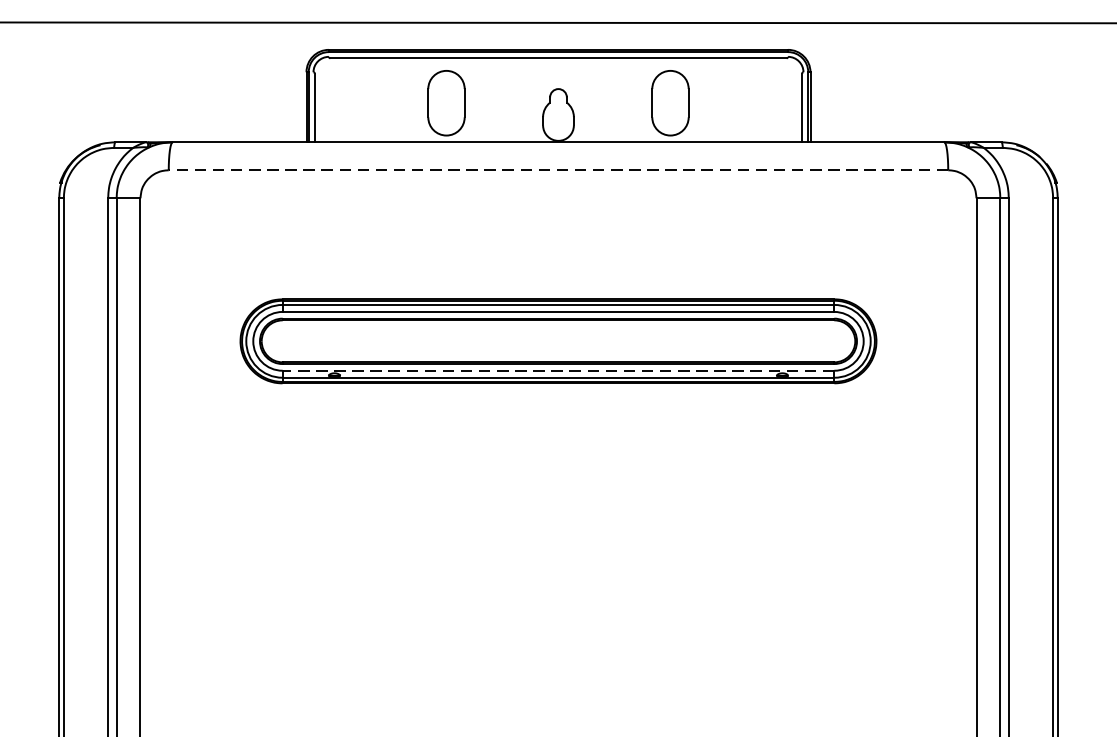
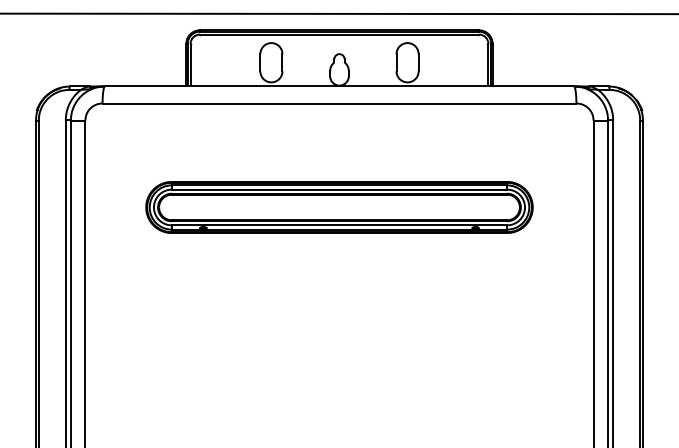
line: (558, 170) -> (339, 103), dashed -> solid
line: (558, 370) -> (339, 225), dashed -> solid

